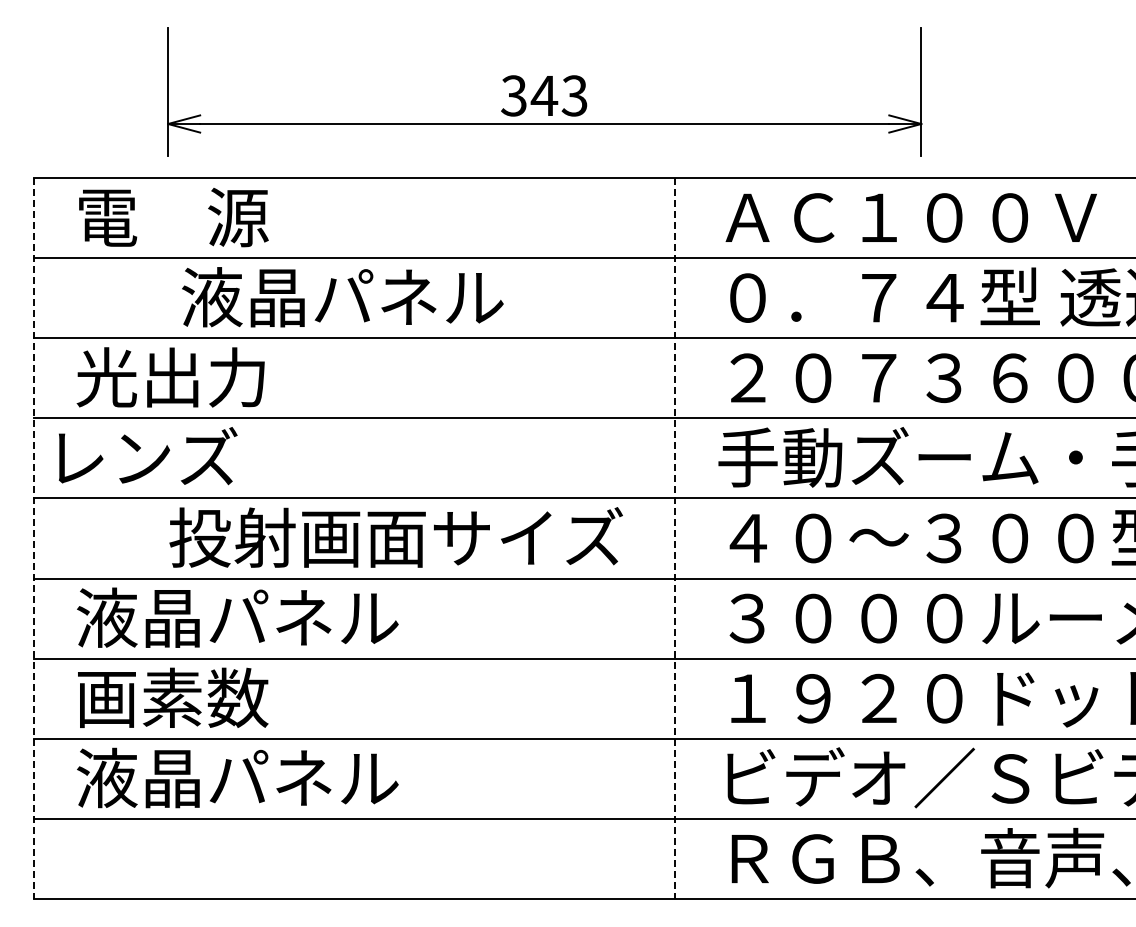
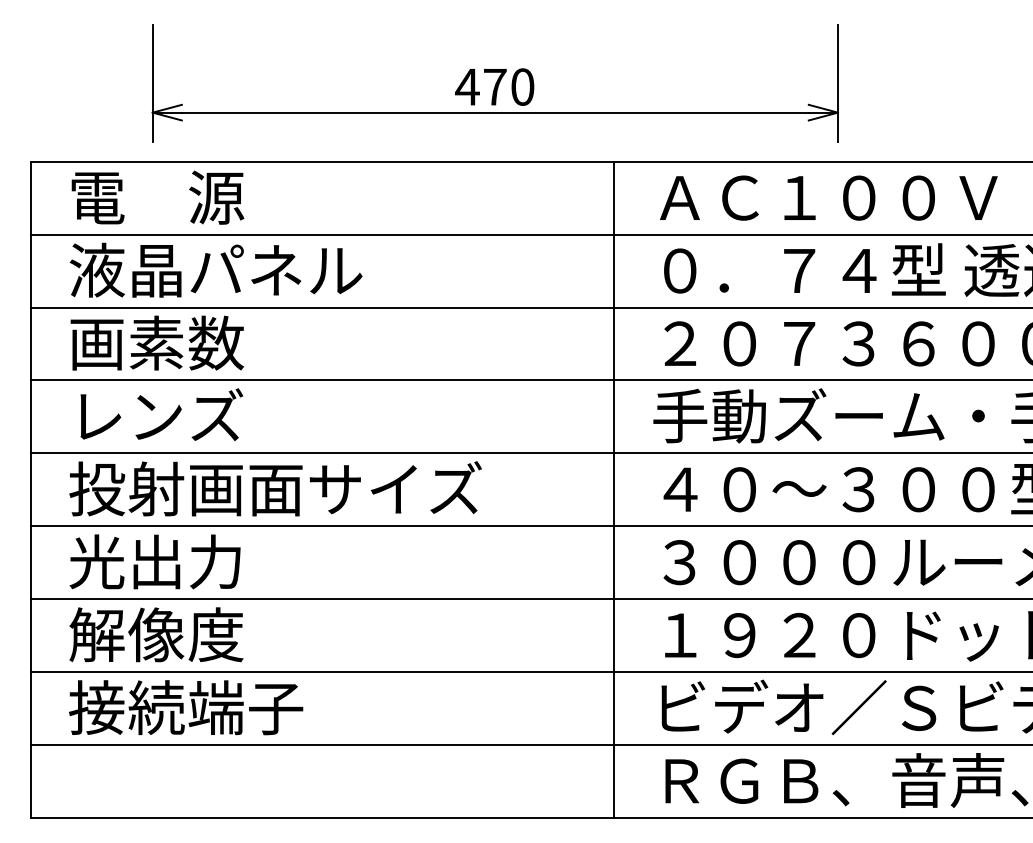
text: (543, 95) -> (494, 86), 343 -> 470
text: (342, 297) -> (215, 270), moved
text: (172, 377) -> (156, 343), 光出力 -> 画素数
text: (148, 456) -> (162, 415), moved
text: (395, 537) -> (274, 488), moved
line: (34, 538) -> (31, 489), dashed -> solid
line: (675, 538) -> (614, 489), dashed -> solid
text: (237, 617) -> (215, 561), 液晶パネル -> 光出力
text: (172, 697) -> (156, 634), 画素数 -> 解像度
text: (237, 777) -> (215, 707), 液晶パネル -> 接続端子

